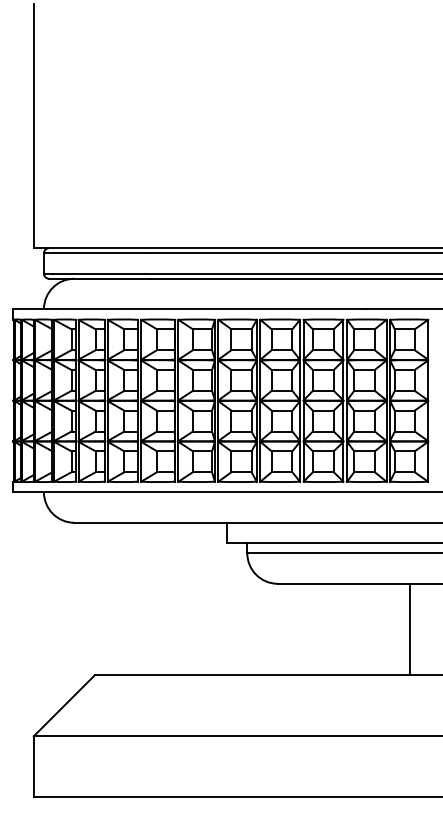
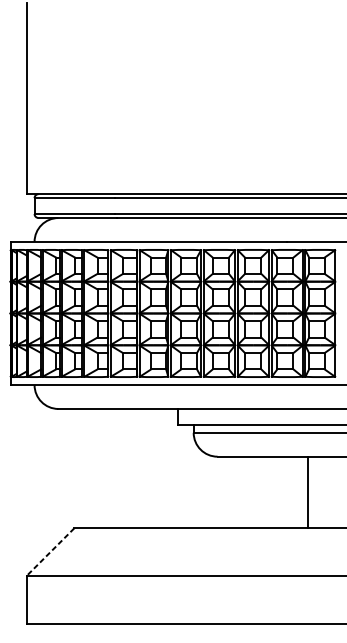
line: (410, 629) -> (308, 492), moved
line: (63, 706) -> (49, 552), solid -> dashed

